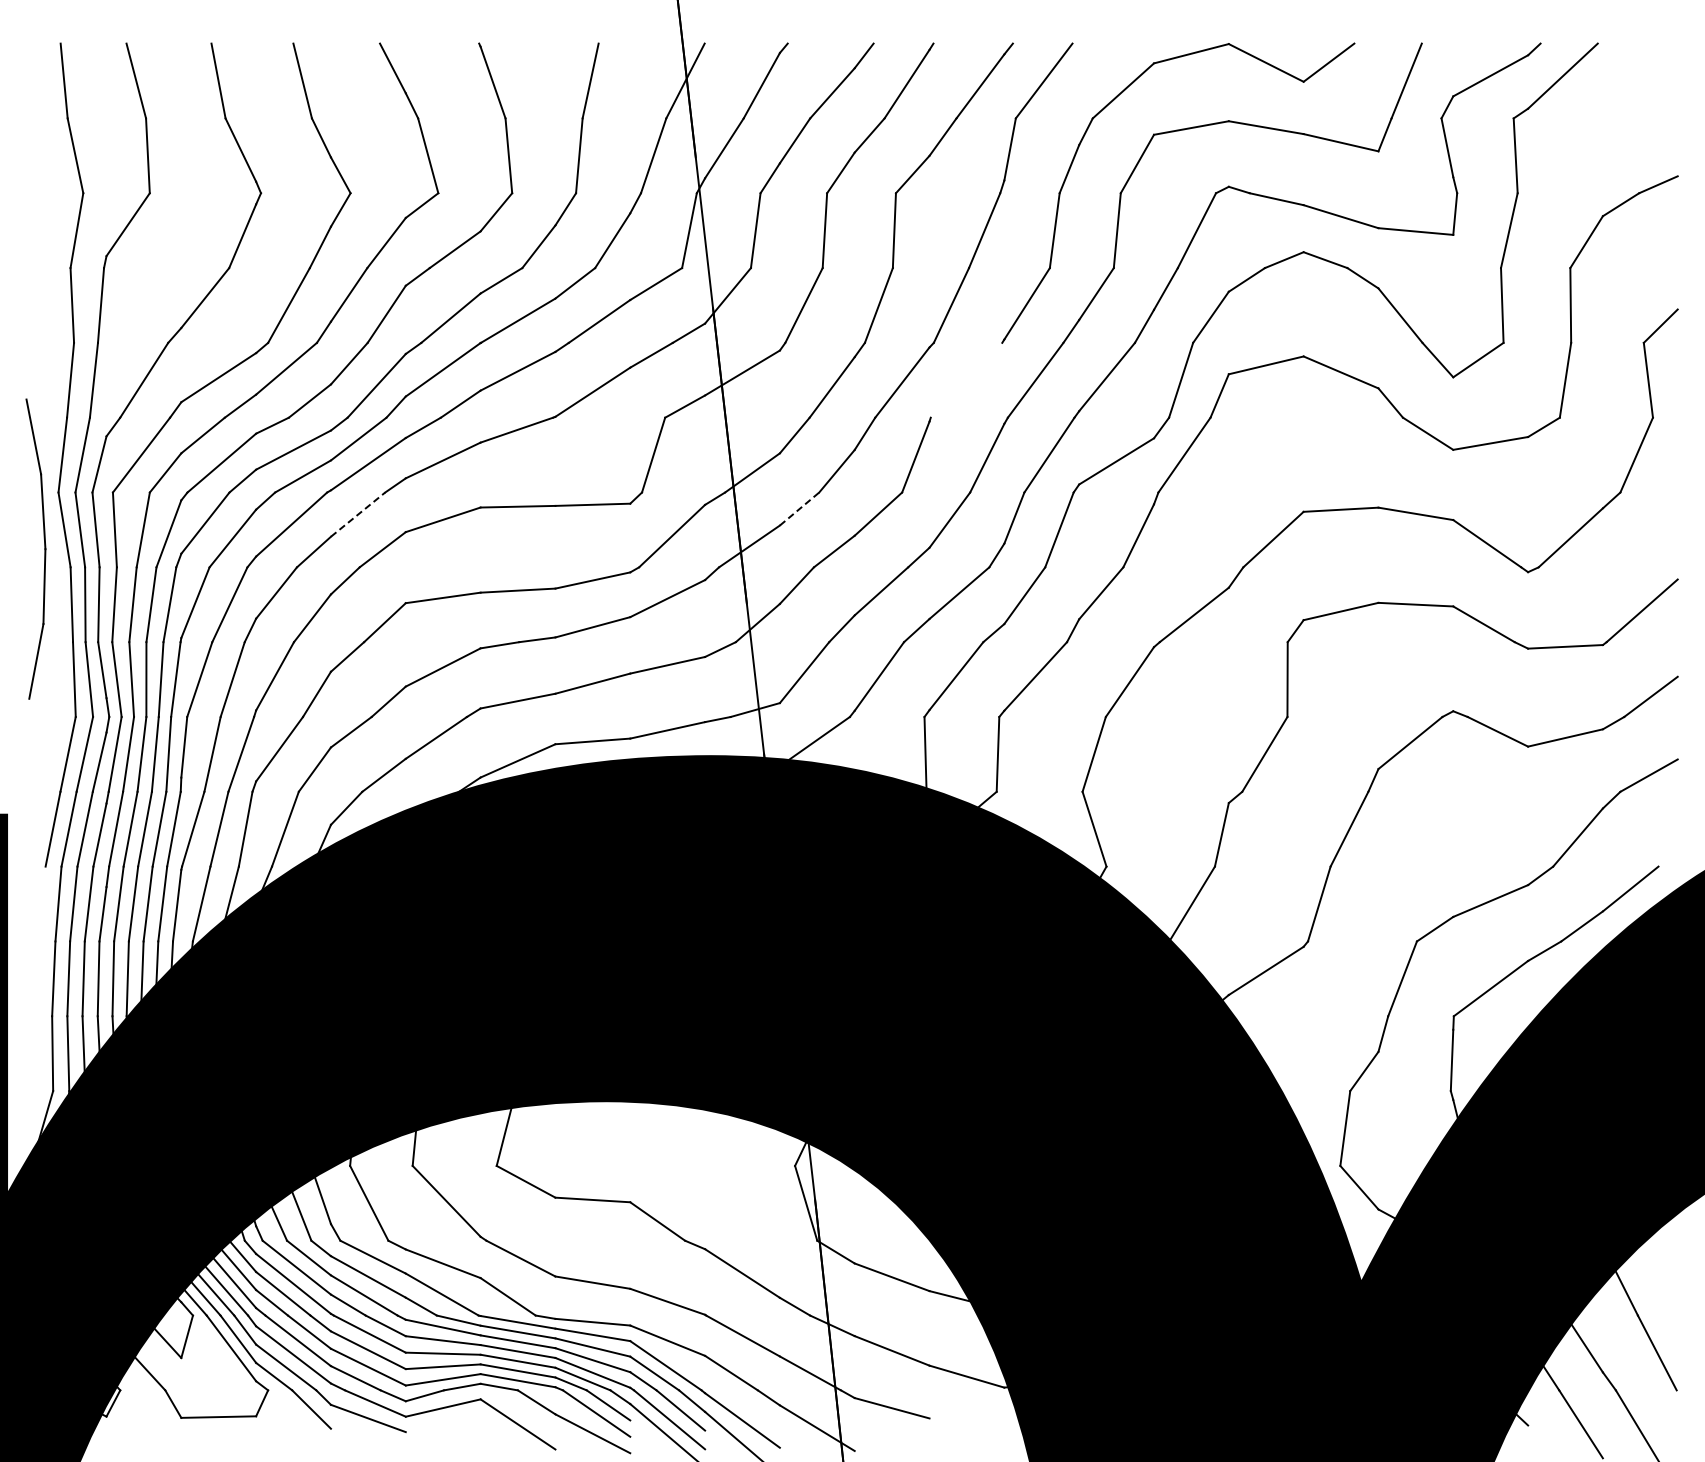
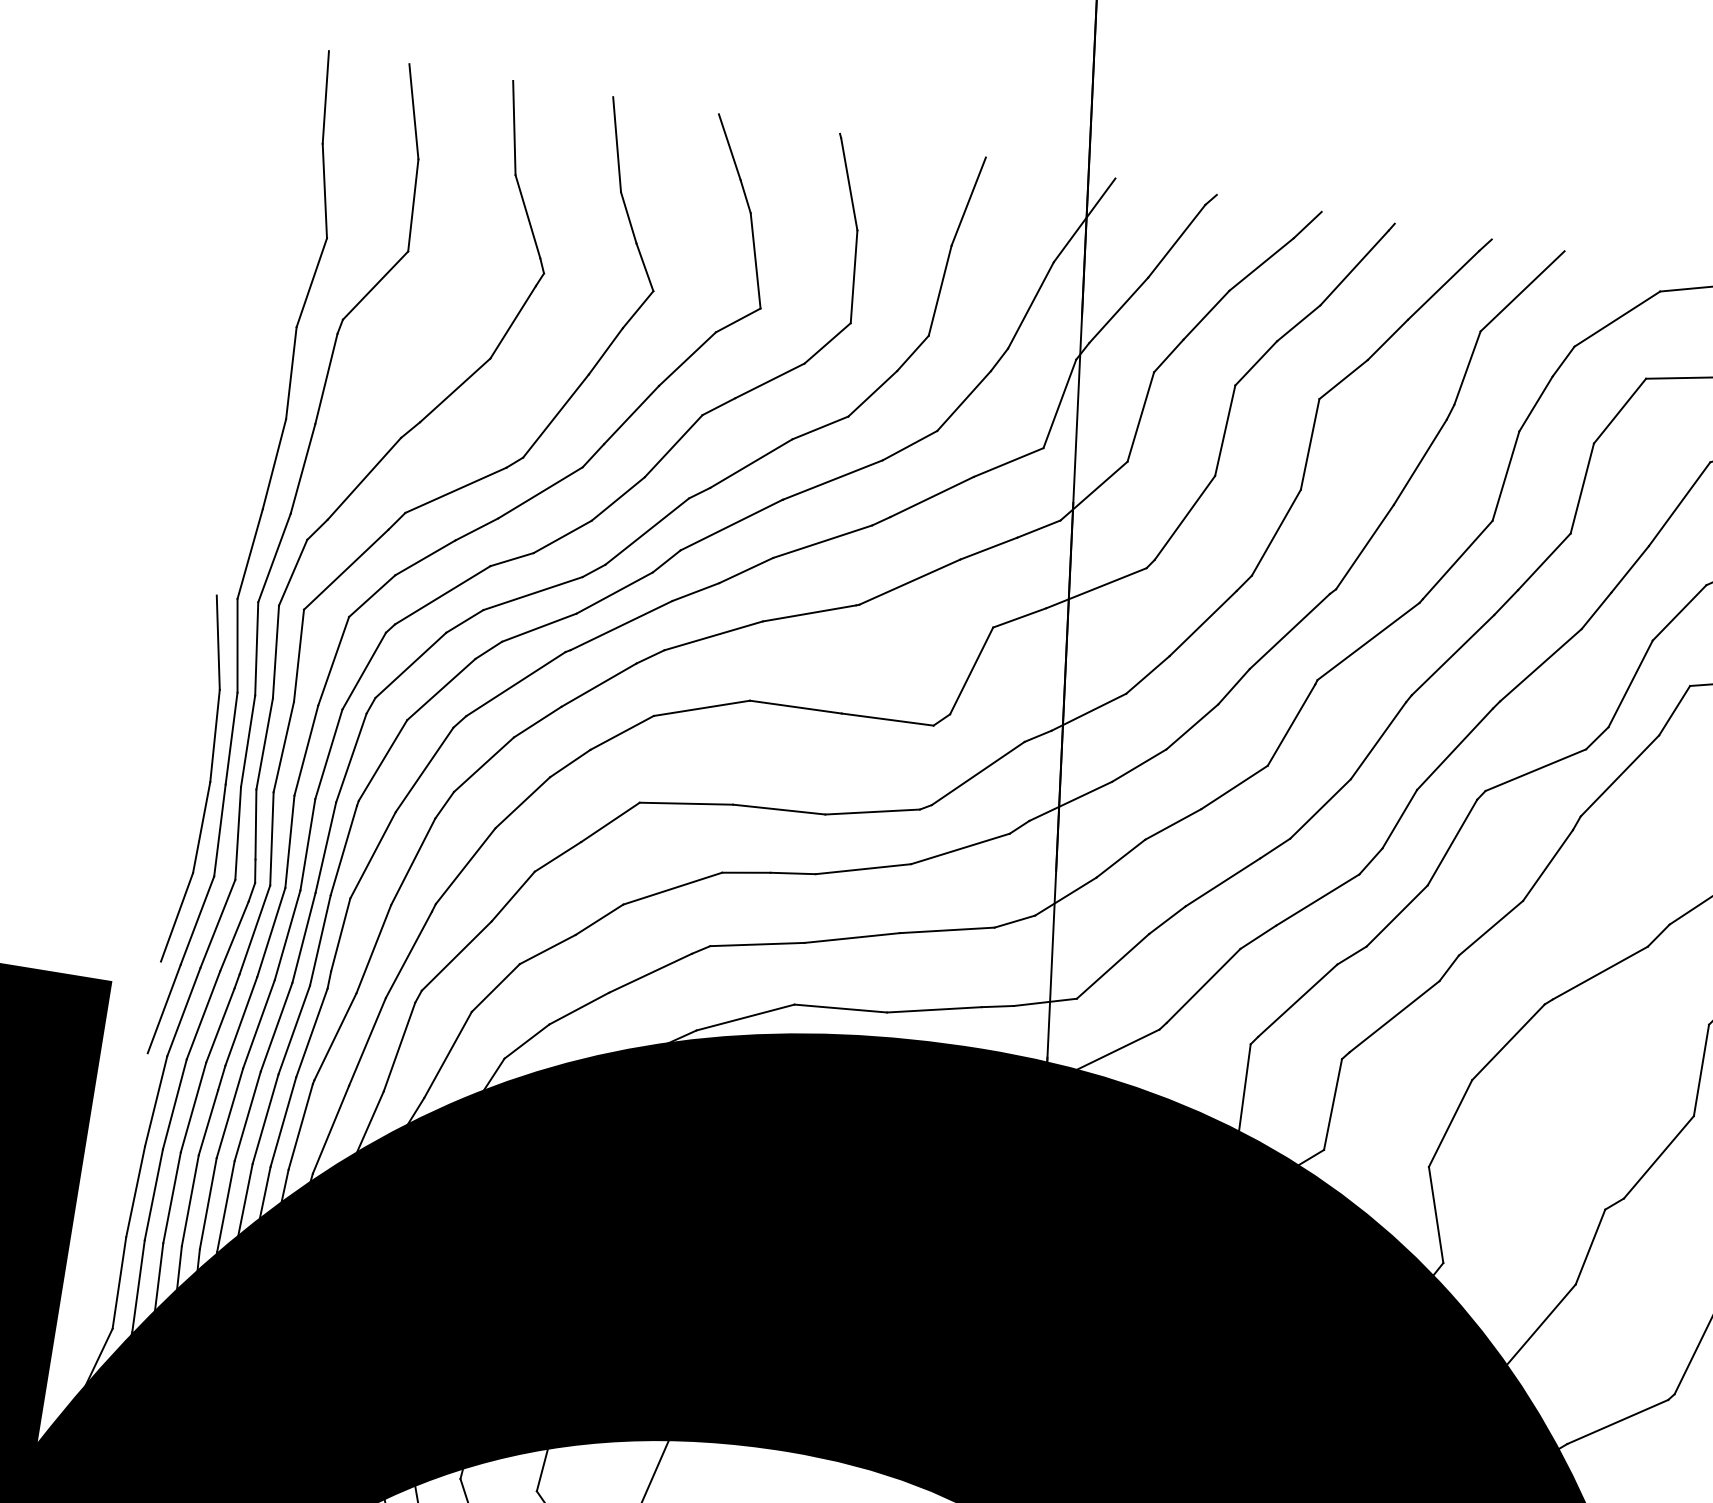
line: (966, 379) -> (1368, 640), added
line: (799, 509) -> (1139, 766), dashed -> solid
line: (358, 514) -> (599, 685), dashed -> solid
part: (44, 548) -> (209, 781), moved

